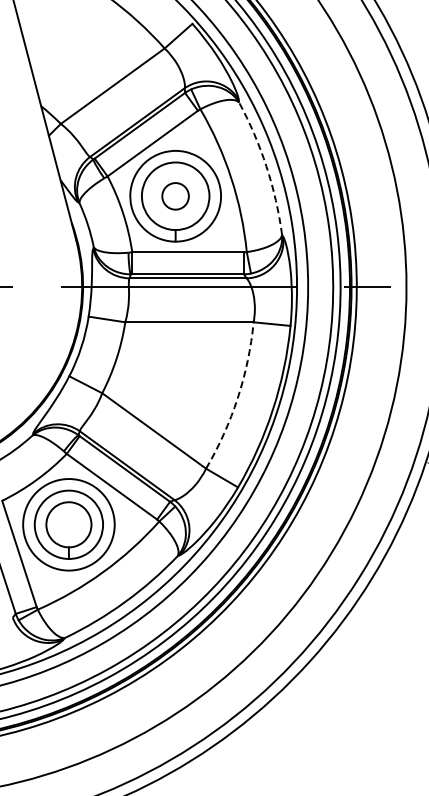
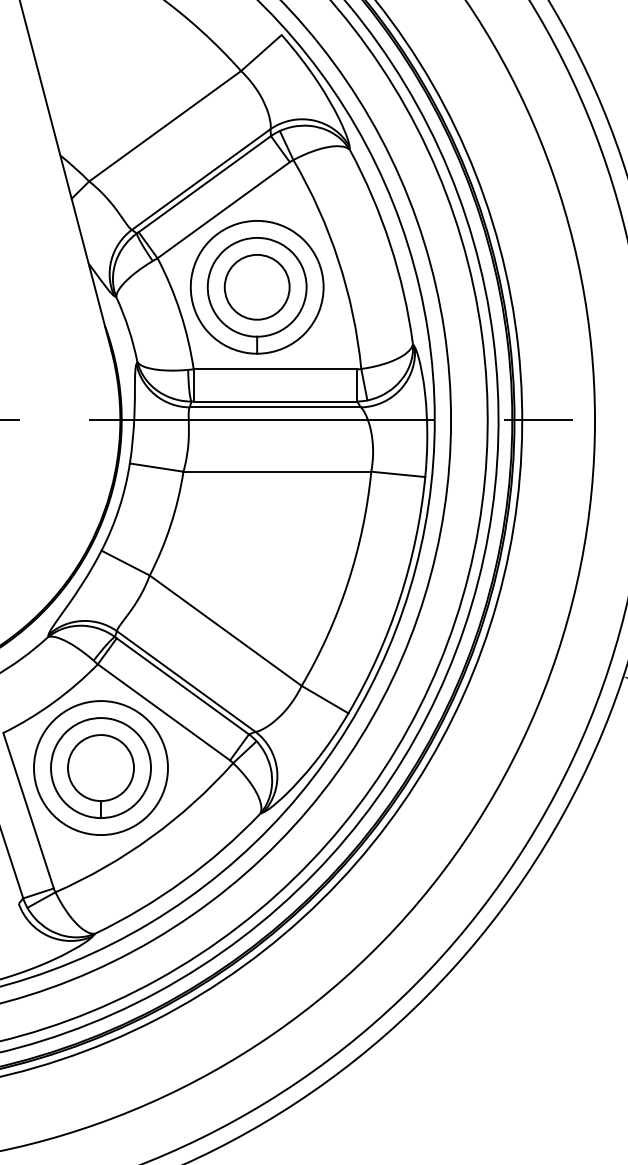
arc: (266, 166) -> (390, 243), dashed -> solid
circle: (175, 196) -> (256, 287), size x1.67
arc: (237, 398) -> (347, 583), dashed -> solid

